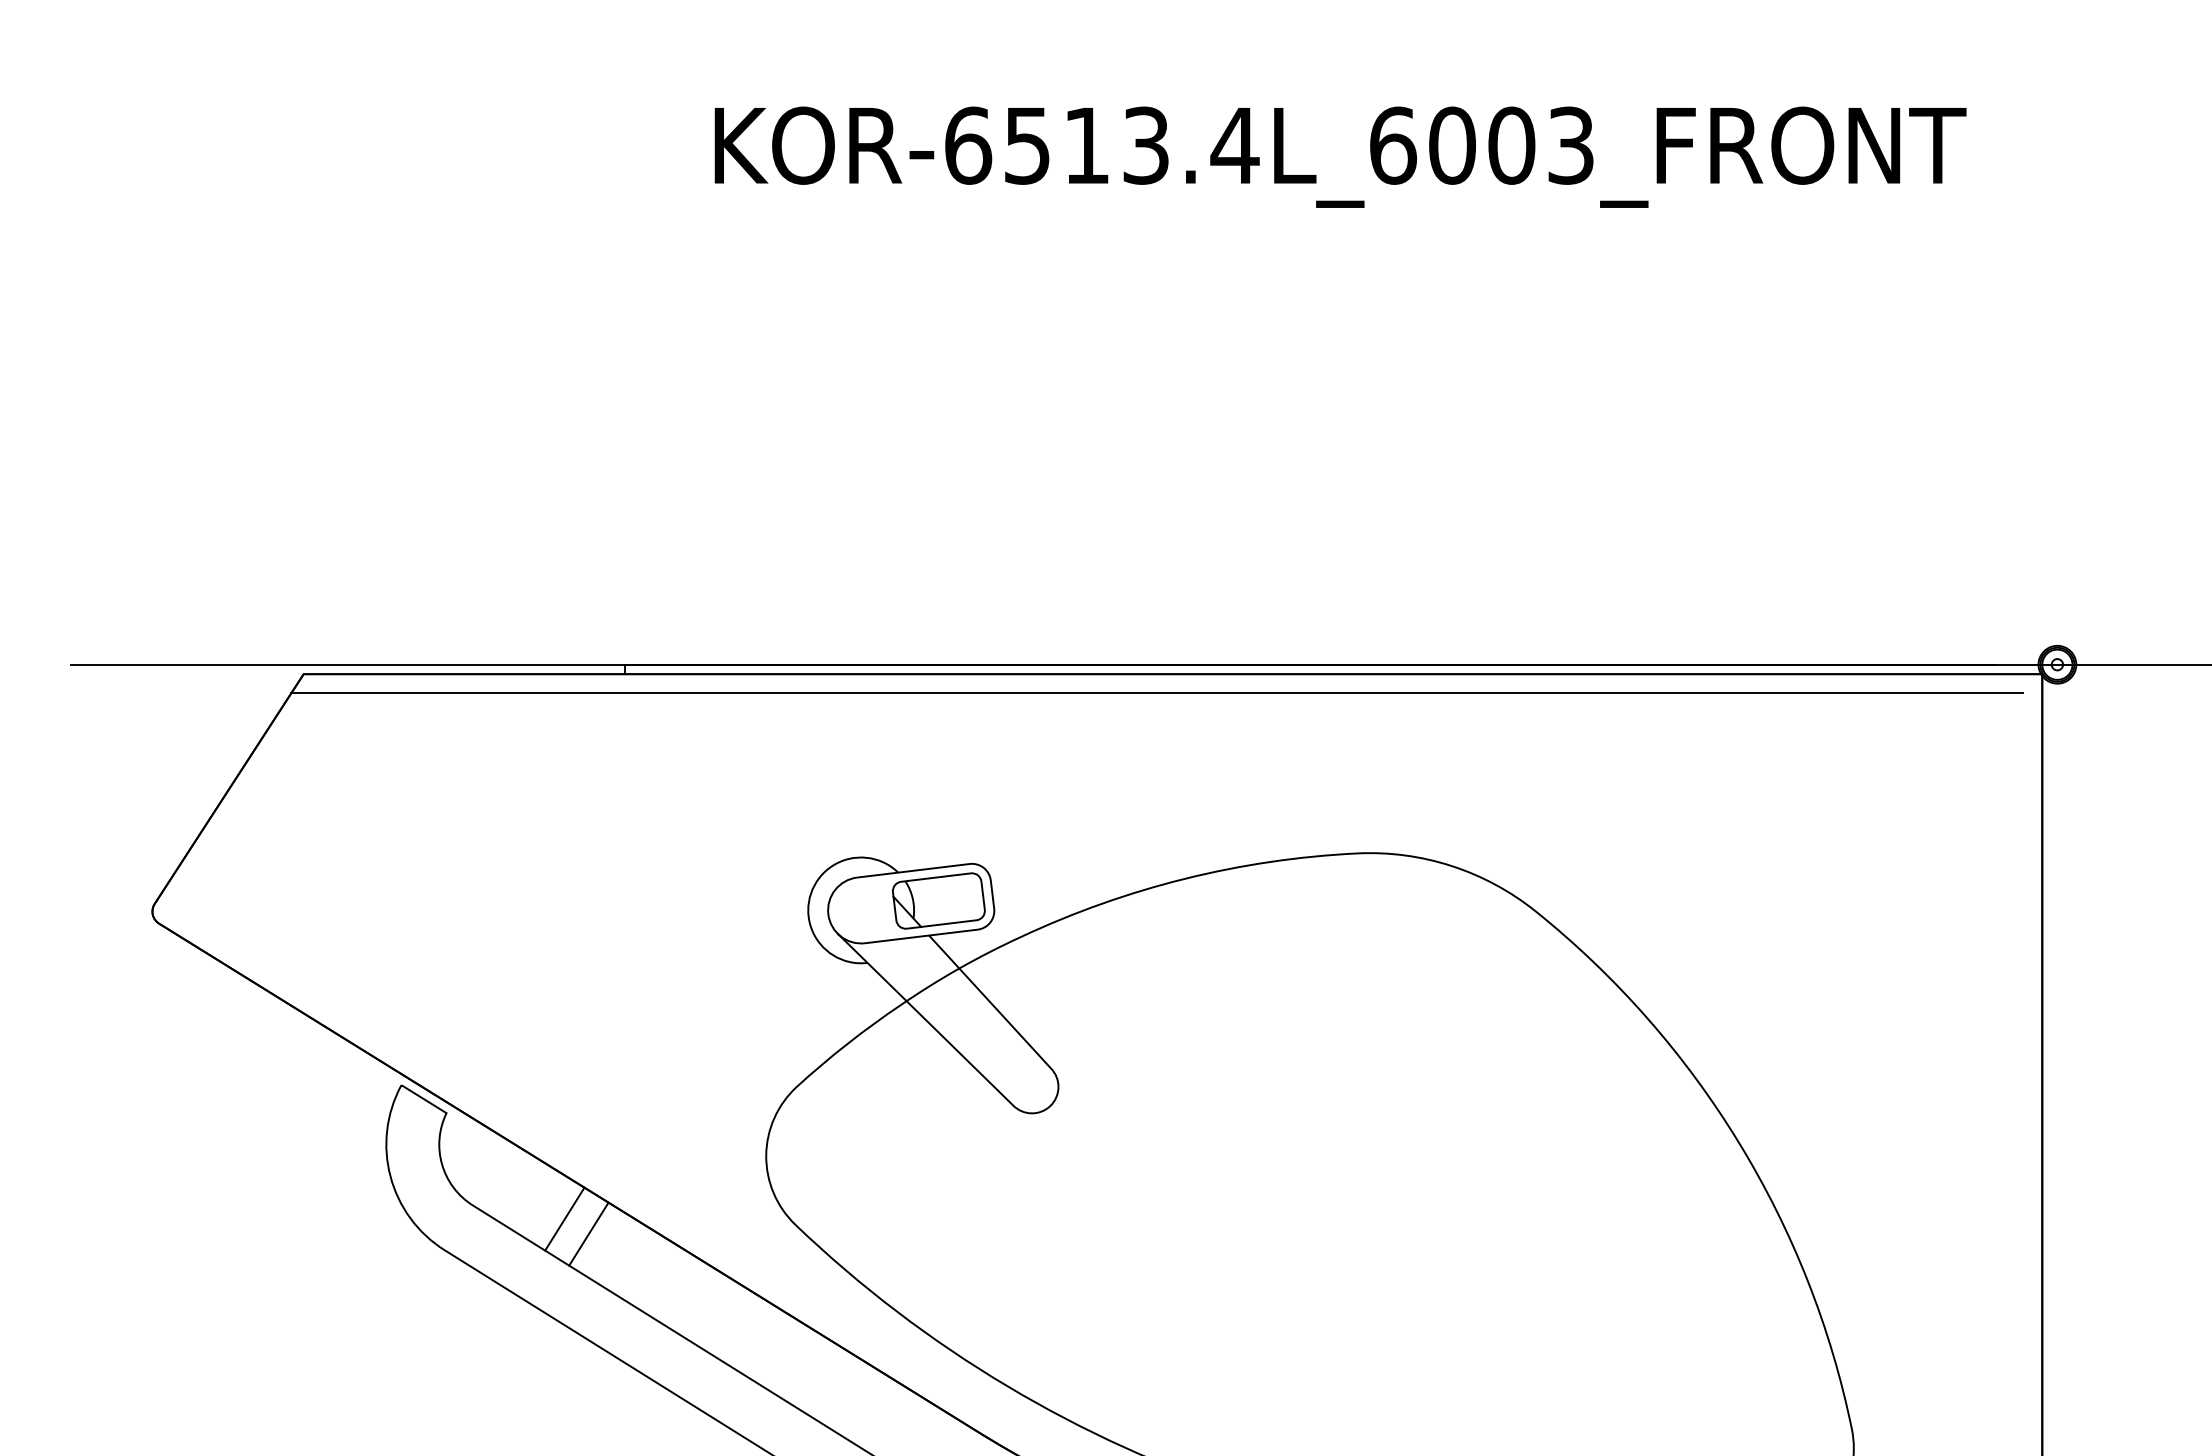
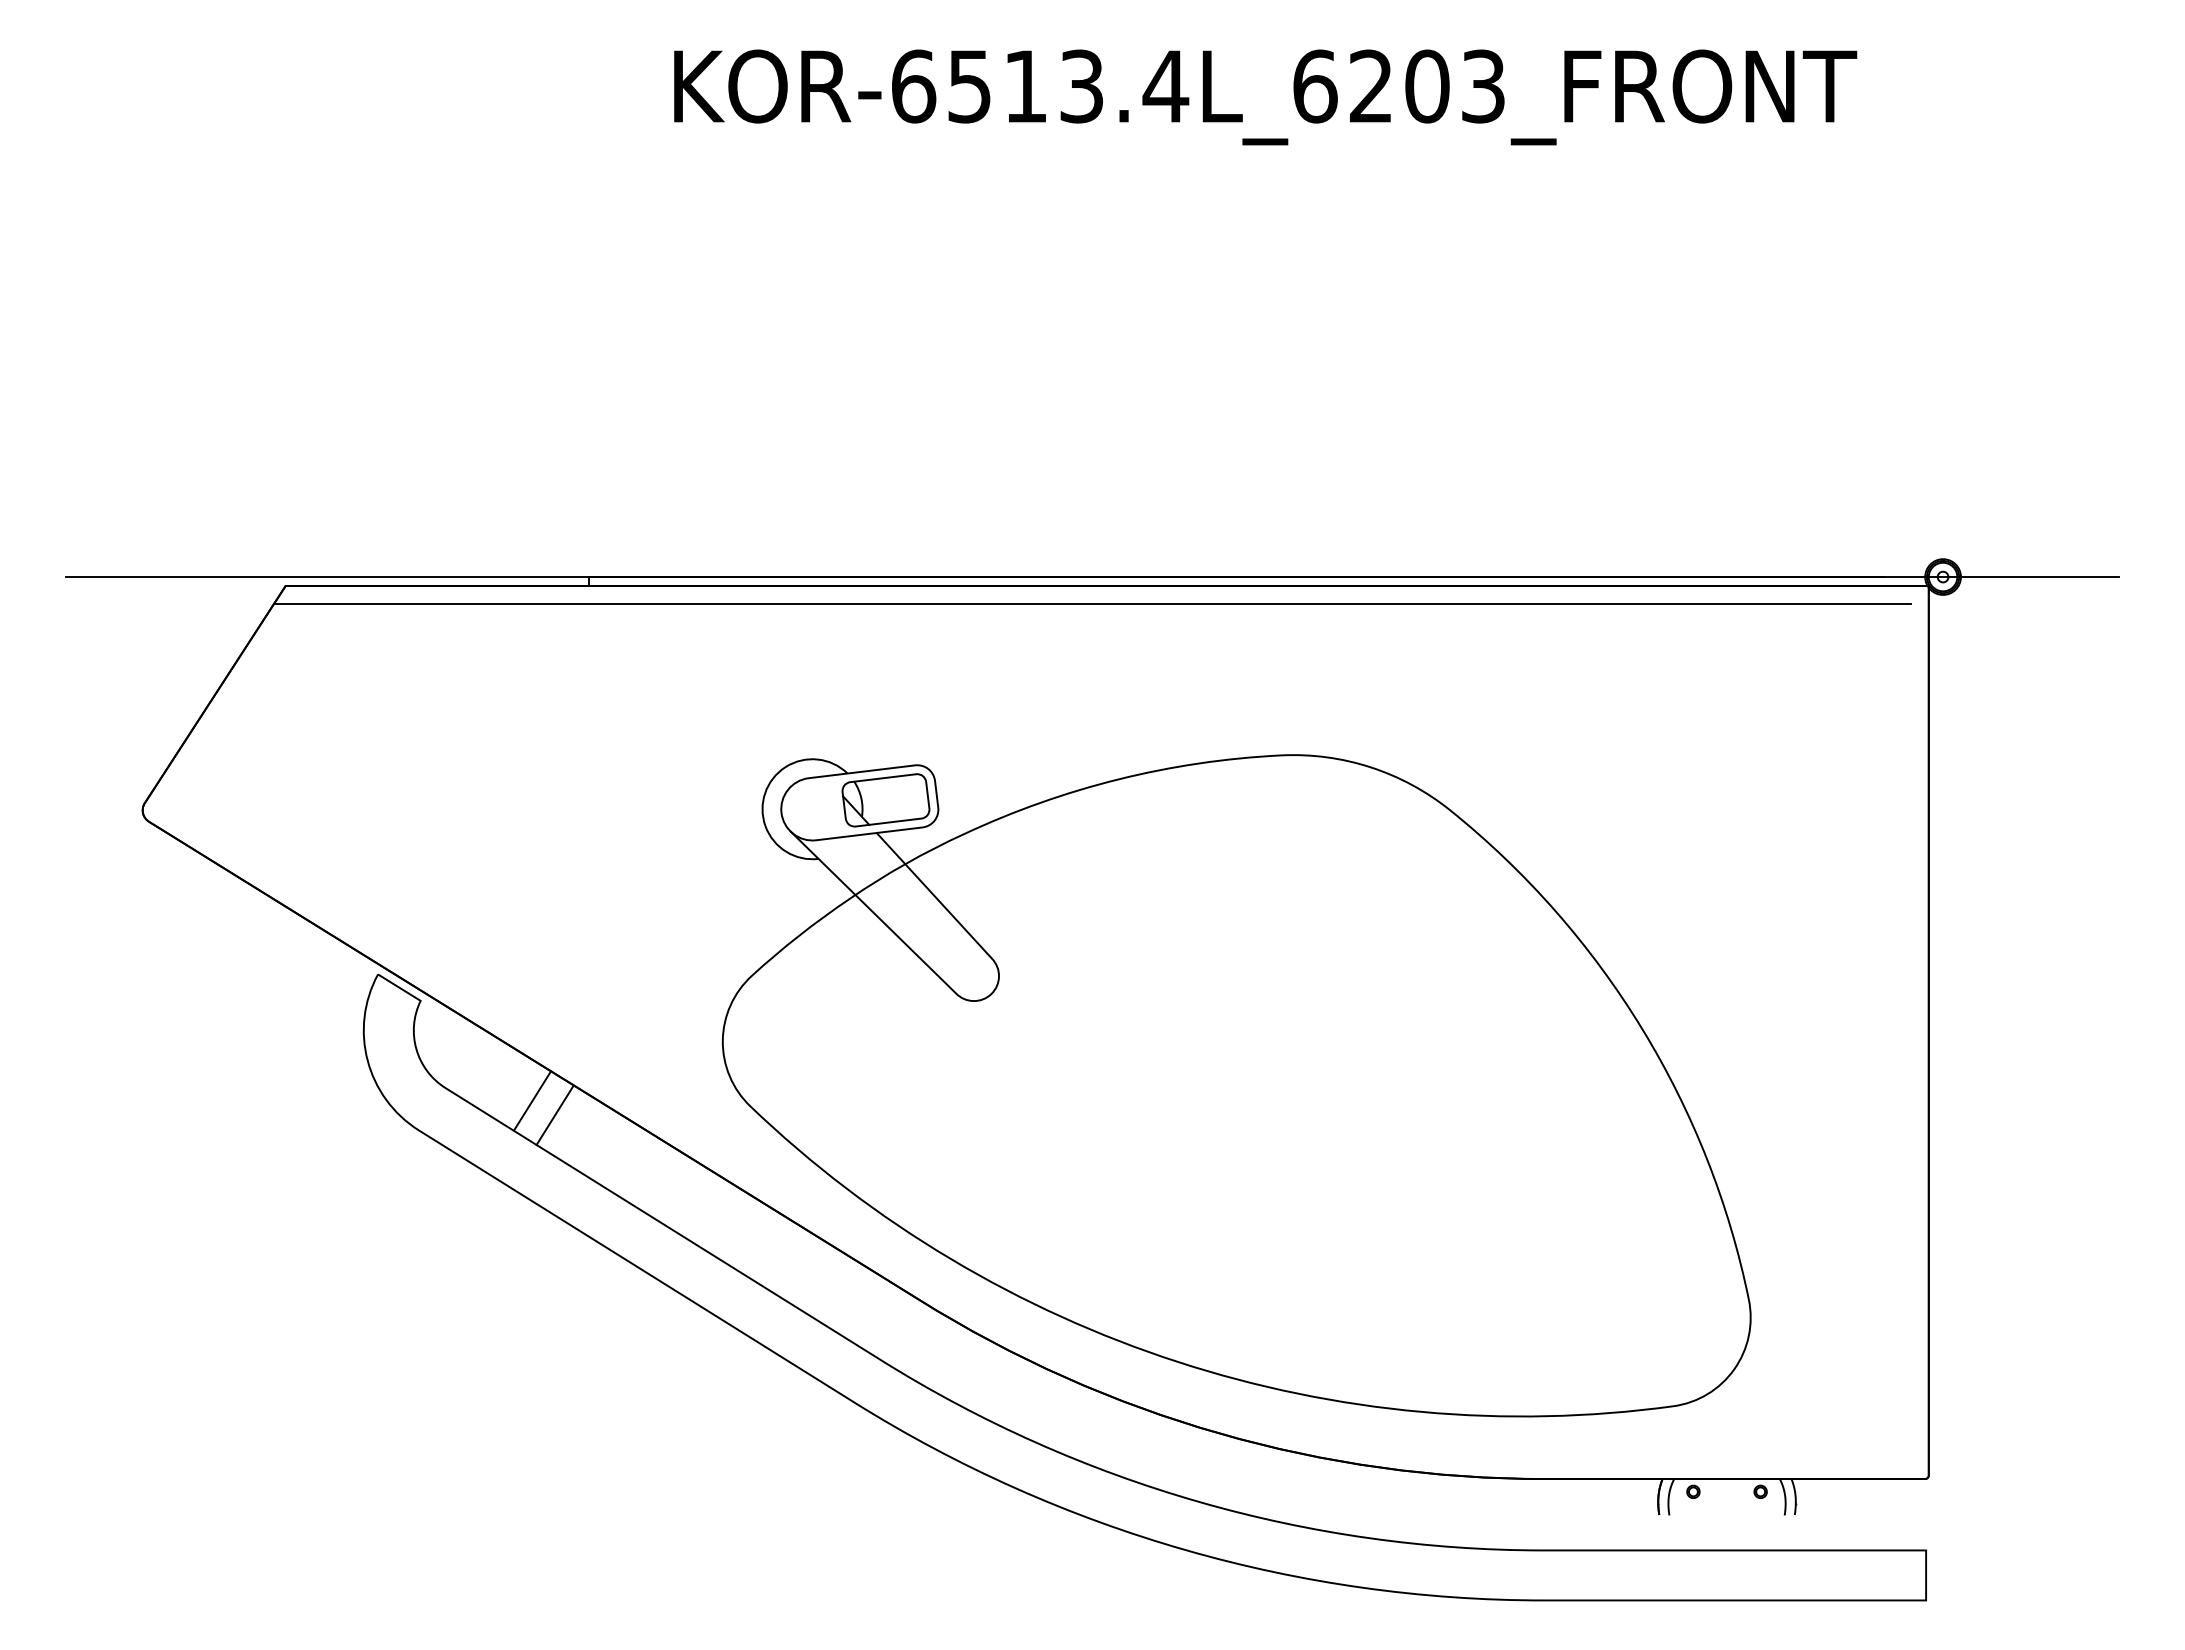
text: (1452, 145) -> (1371, 86), KOR-6513.4L_6003_FRONT -> KOR-6513.4L_6203_FRONT

